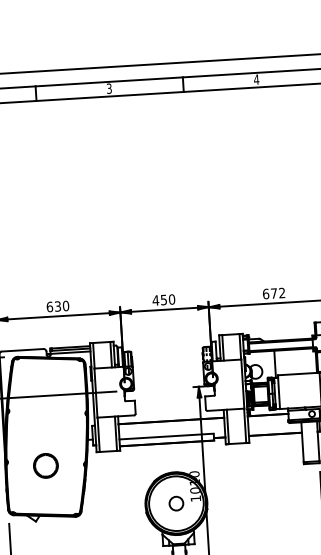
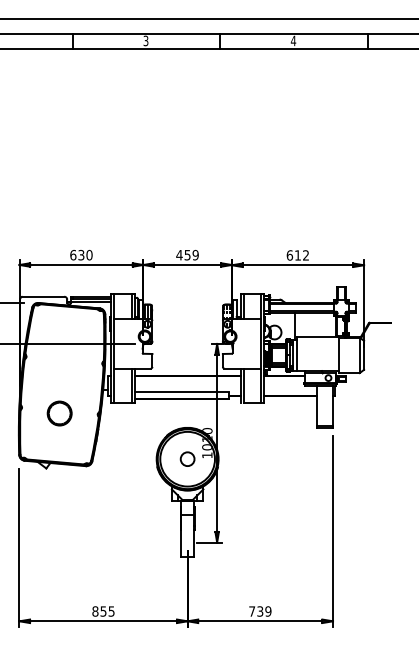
text: (273, 293) -> (297, 255), 672 -> 612
text: (171, 299) -> (195, 255), 450 -> 459

